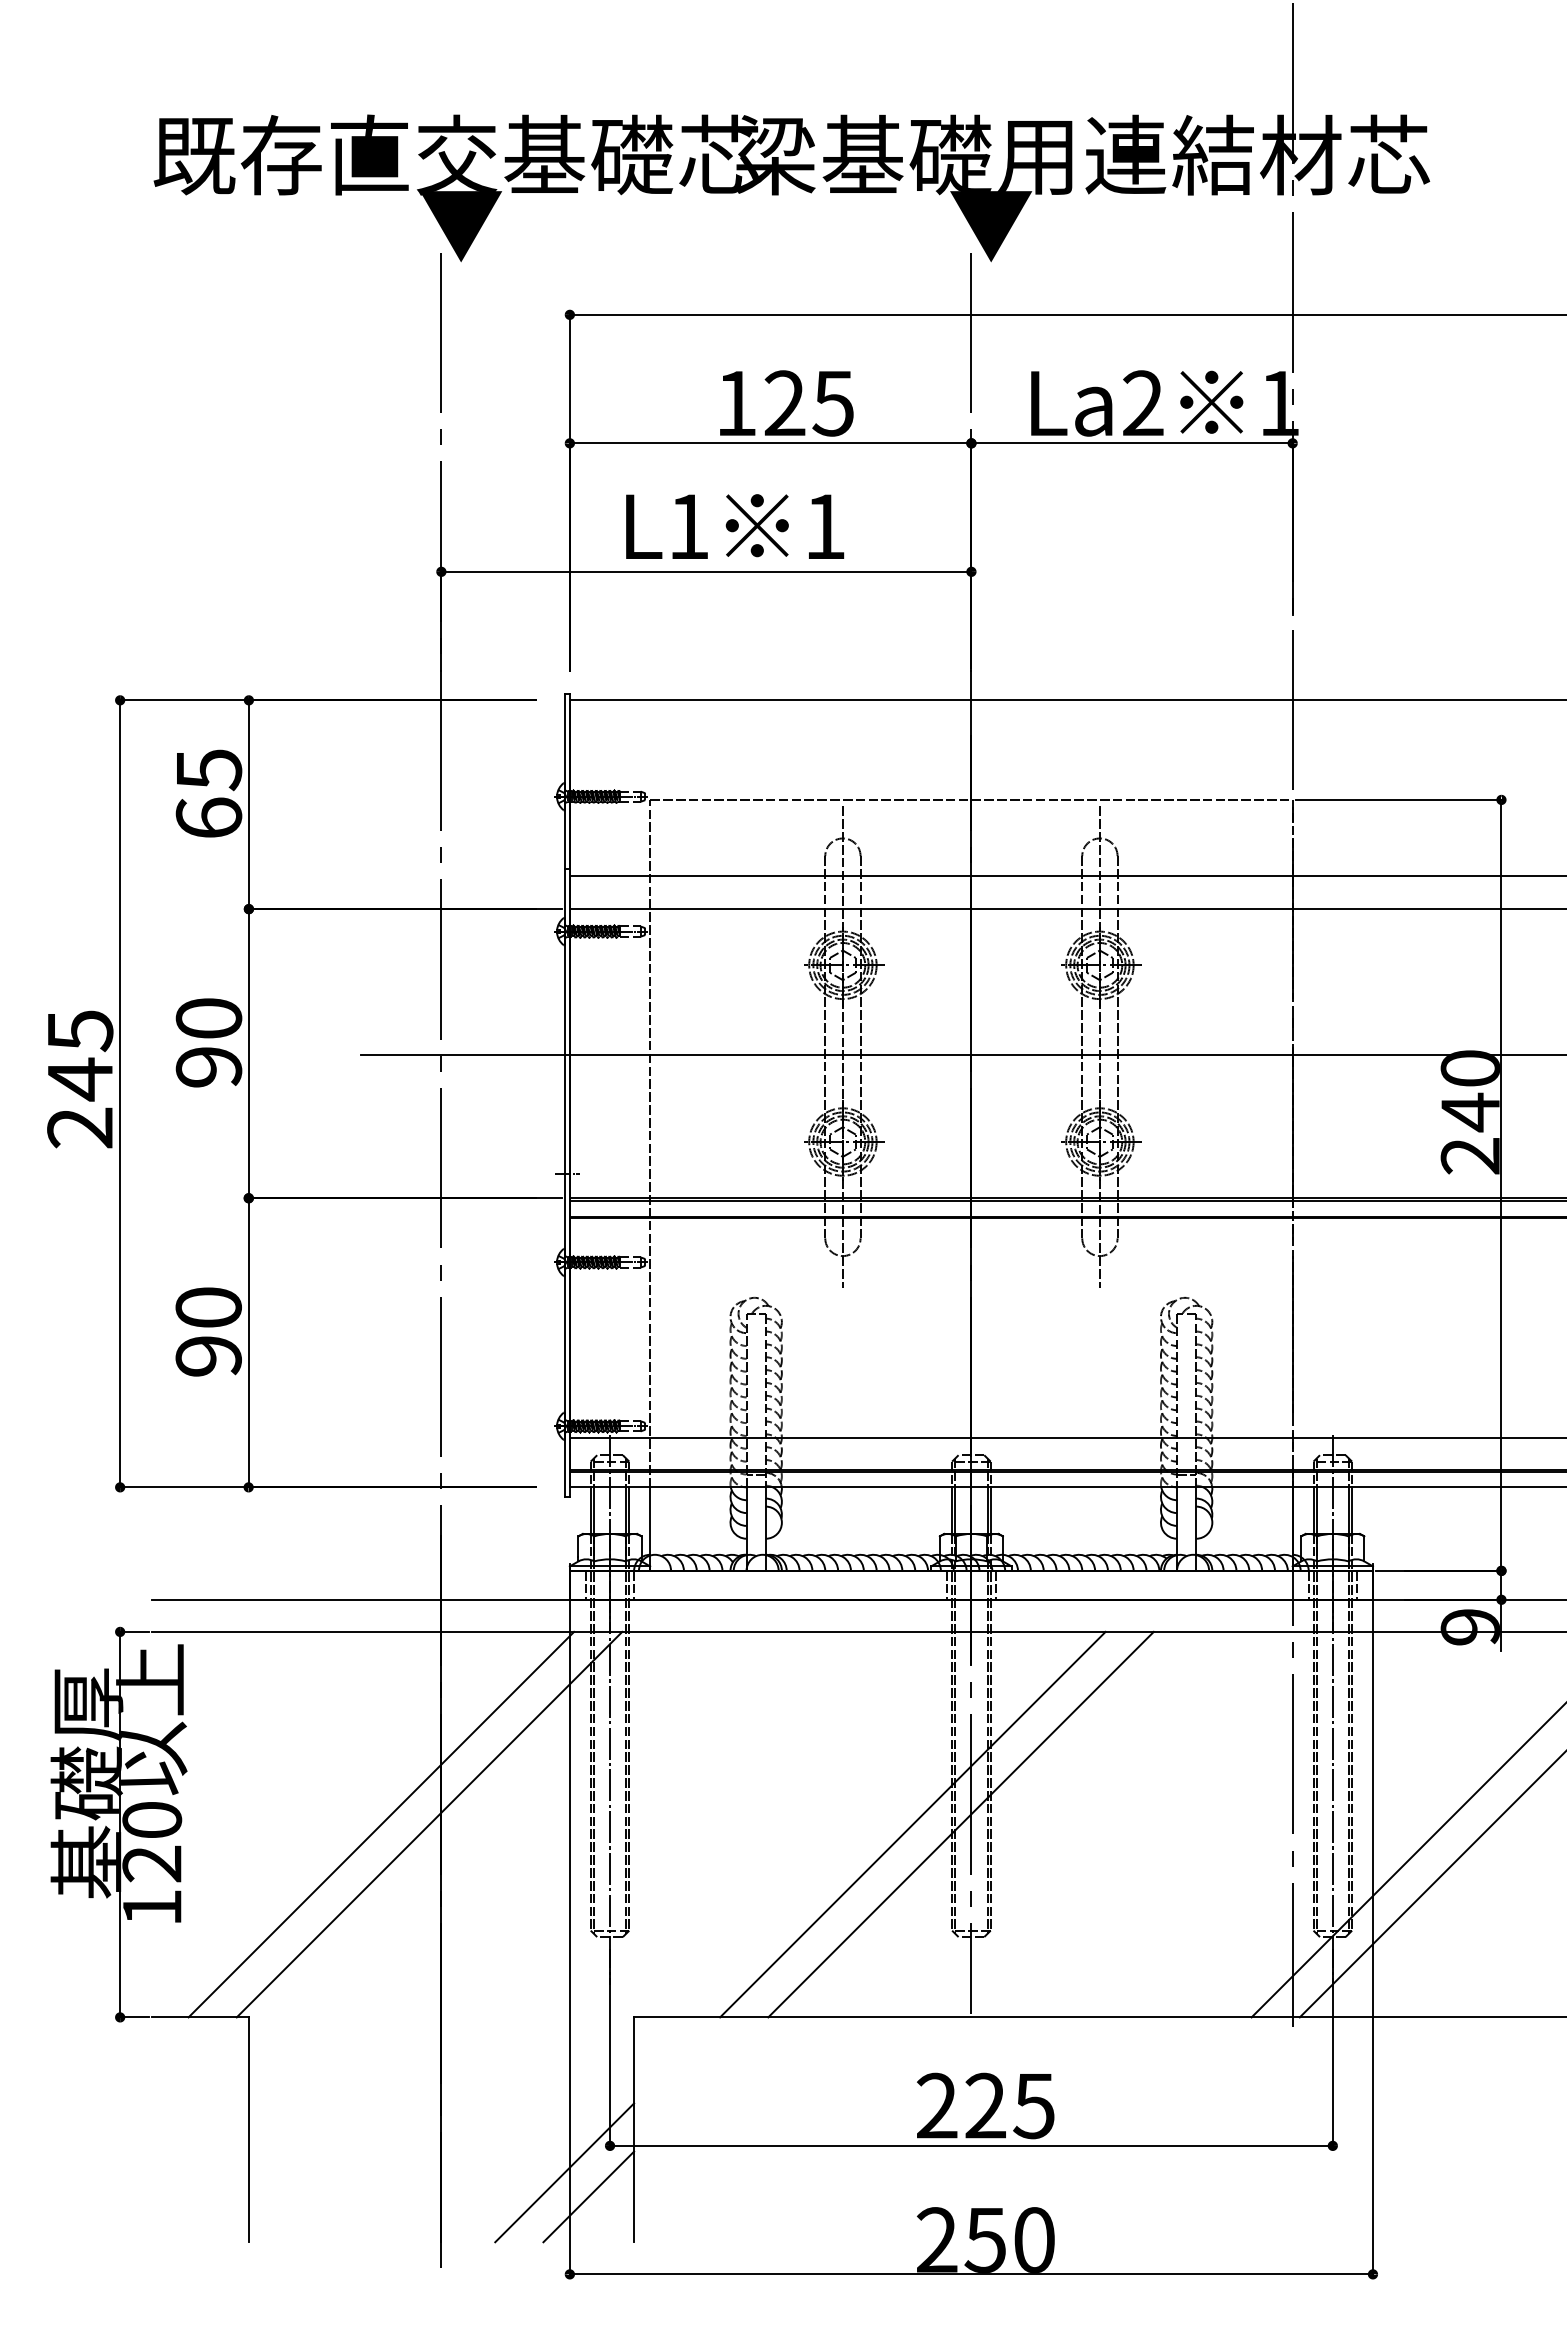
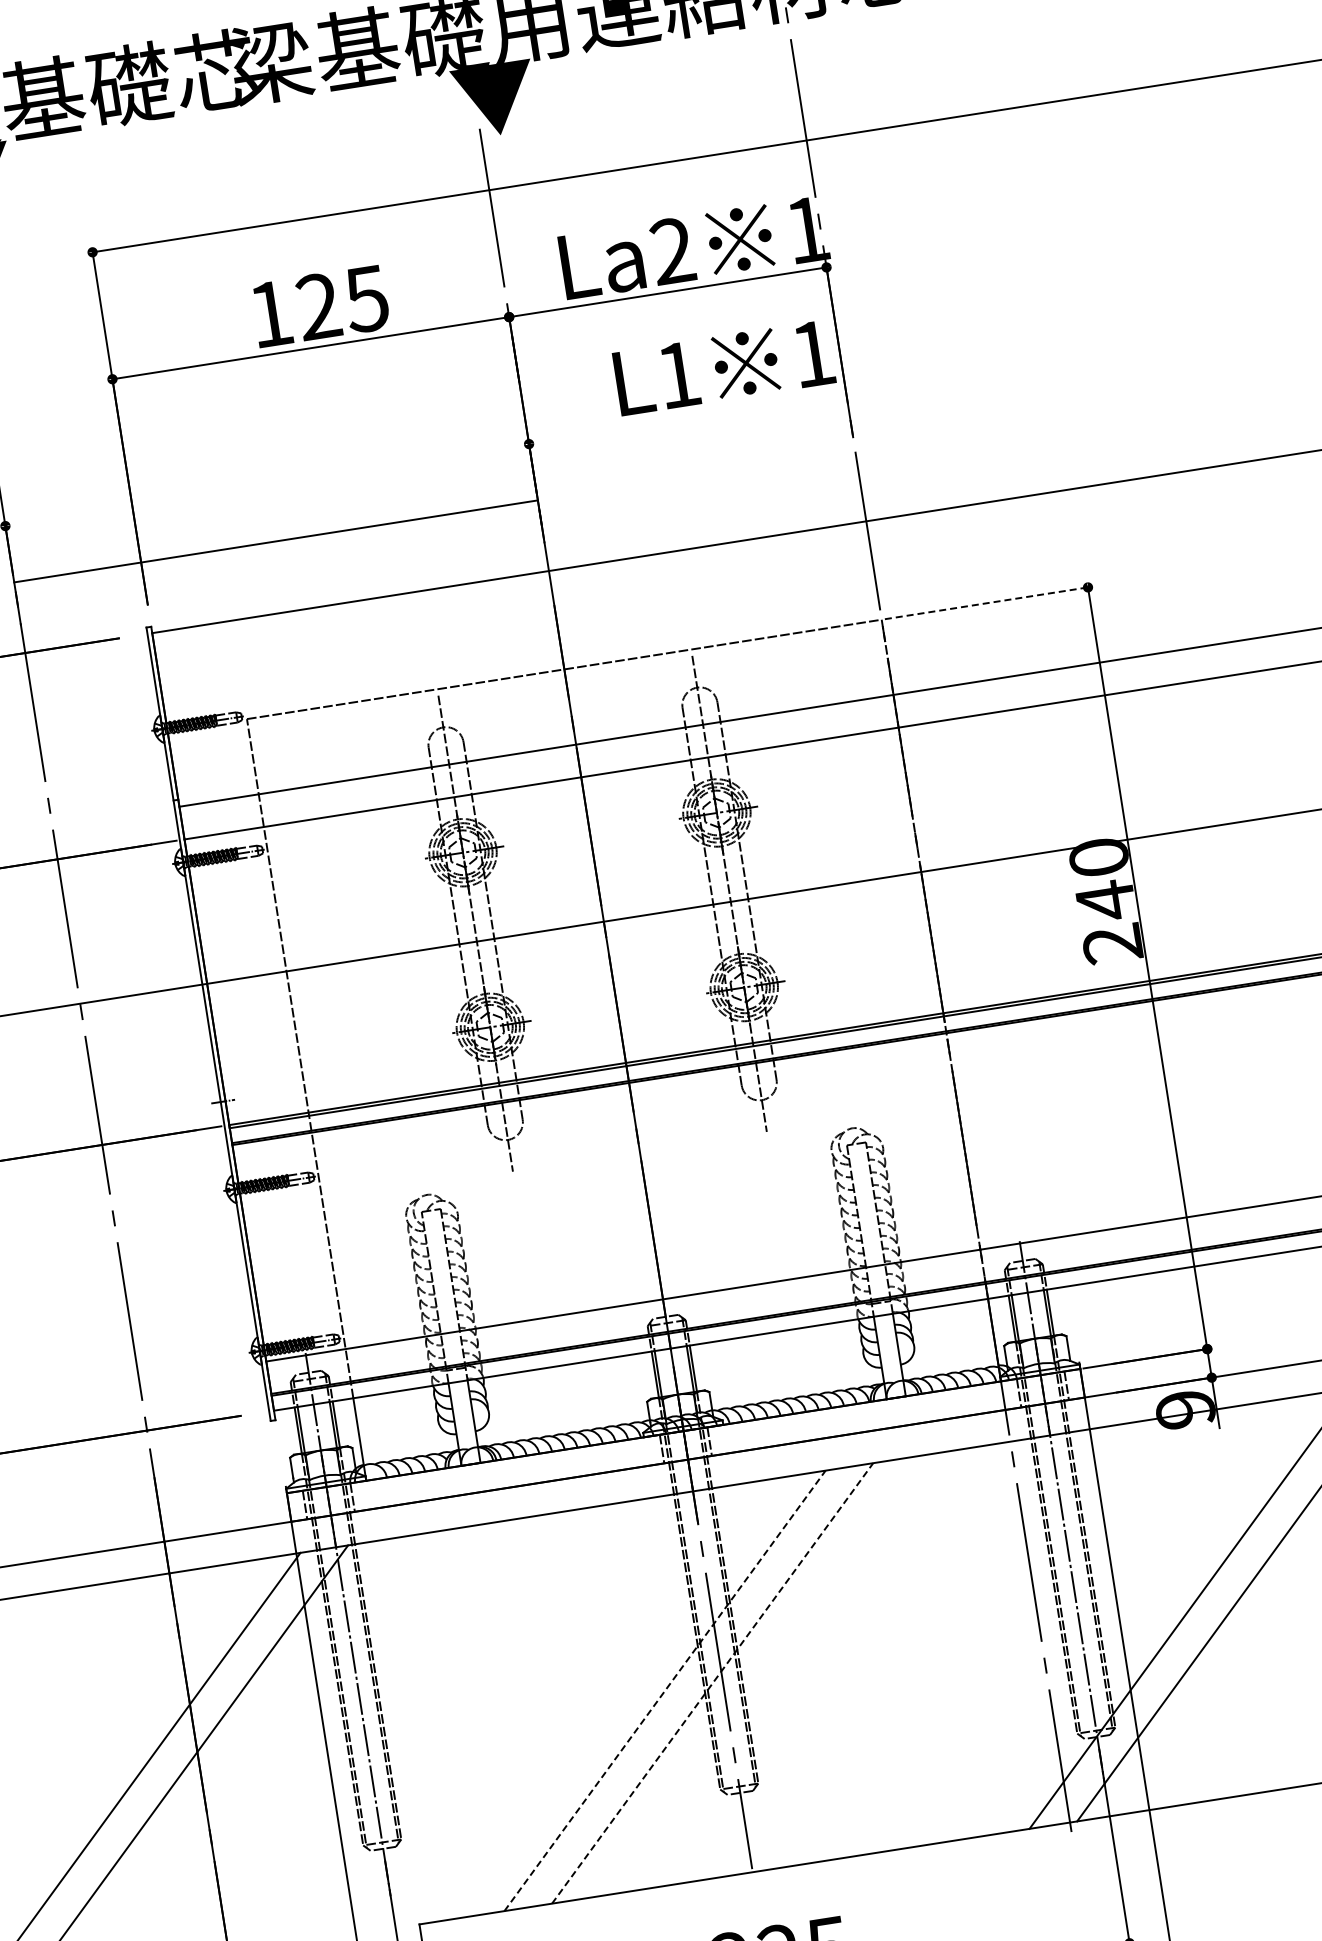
text: (735, 526) -> (724, 367), moved
line: (706, 571) -> (276, 541), moved
line: (1400, 799) -> (988, 602), solid -> dashed
line: (912, 1824) -> (664, 1690), solid -> dashed
line: (961, 1824) -> (713, 1683), solid -> dashed

